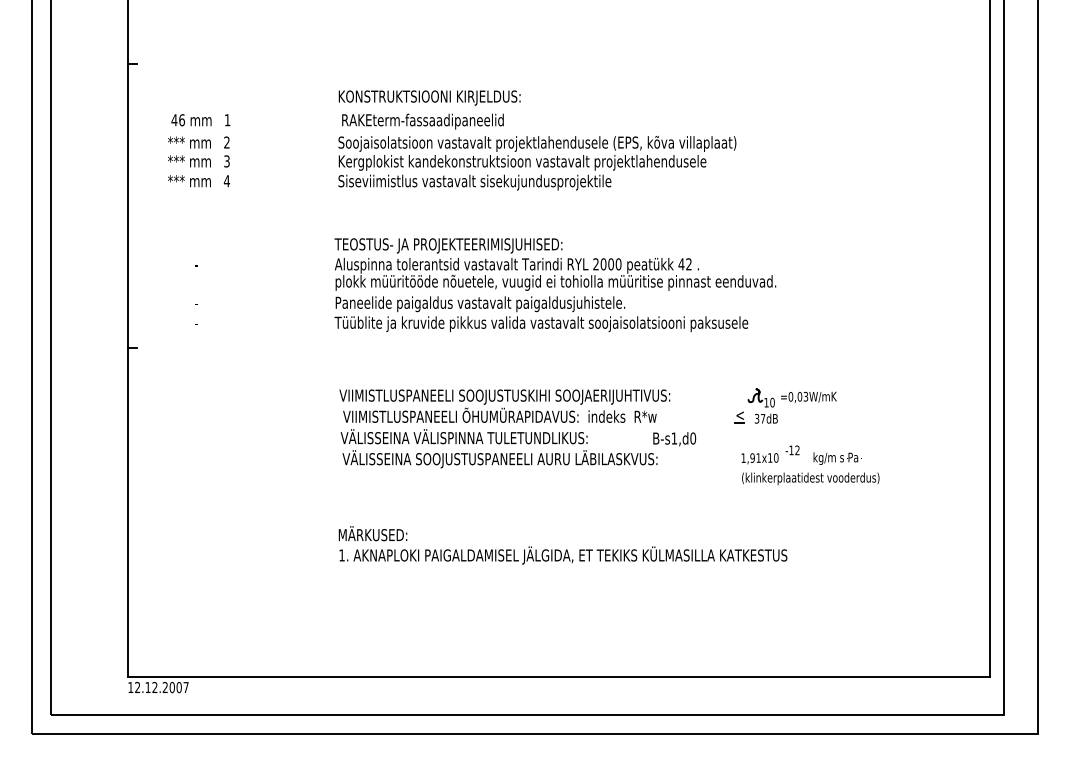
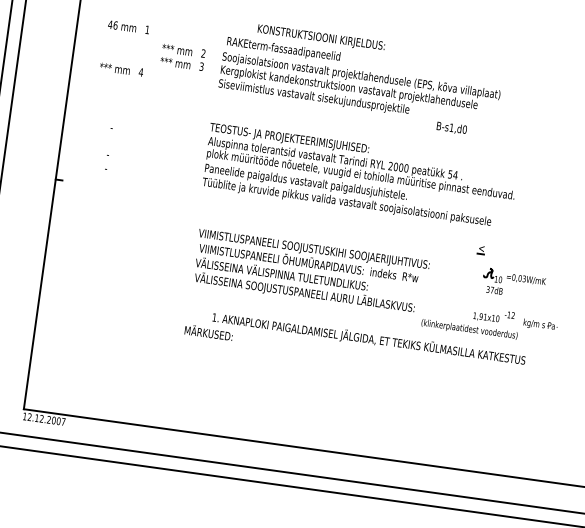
text: (429, 97) -> (321, 37), moved
text: (198, 151) -> (182, 57), moved
text: (685, 264) -> (453, 174), 42 -> 54
part: (739, 417) -> (481, 250), moved
text: (674, 439) -> (451, 128), moved
text: (810, 478) -> (469, 329), moved
text: (563, 555) -> (369, 339), moved

